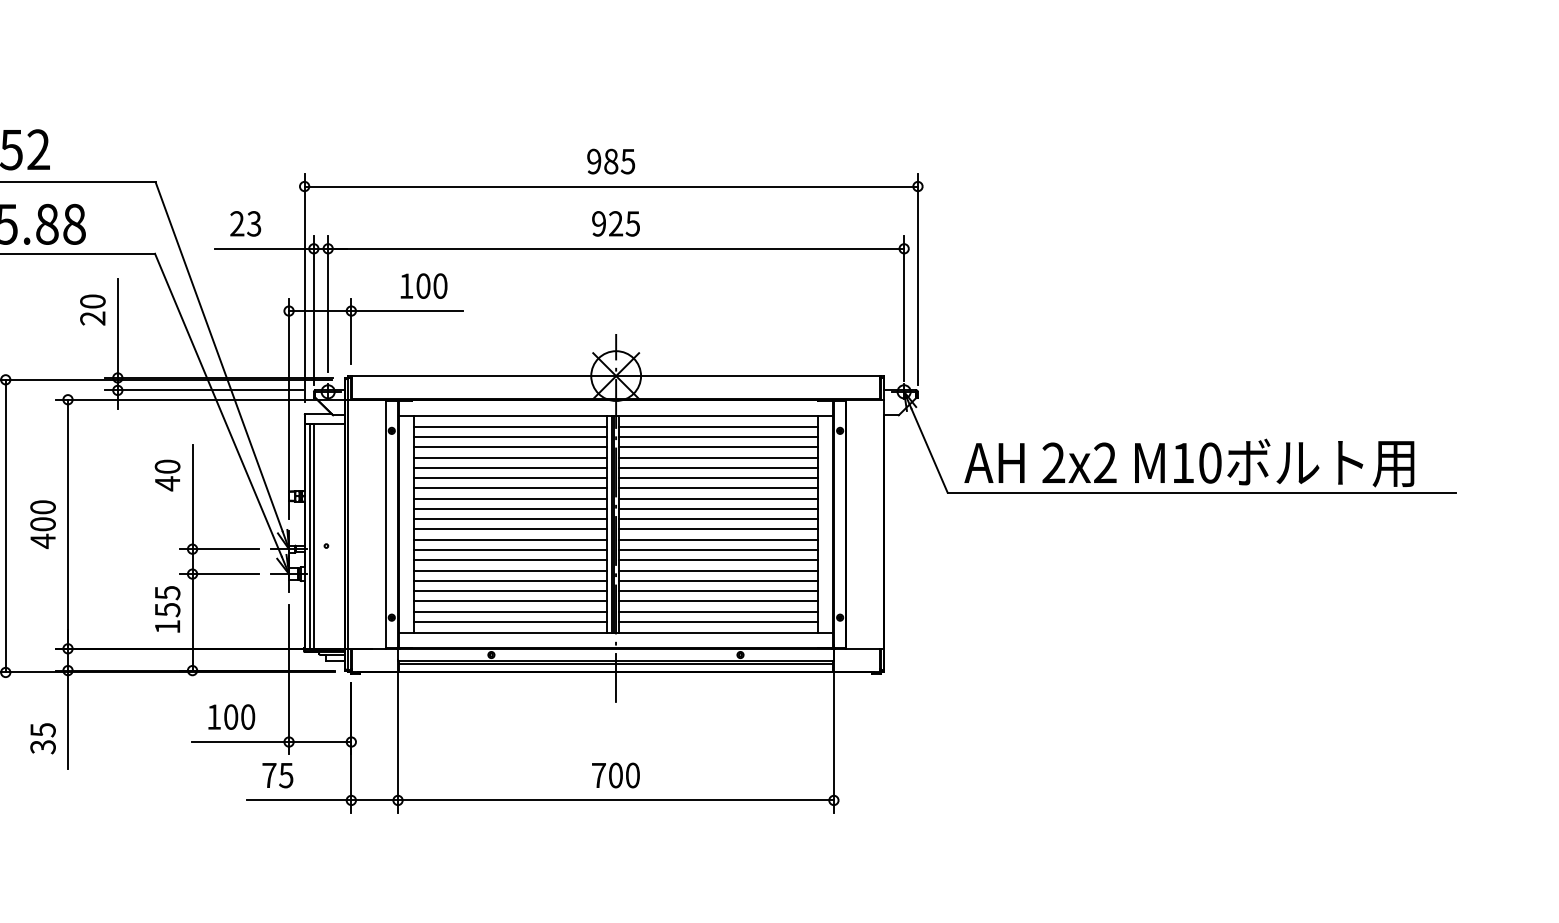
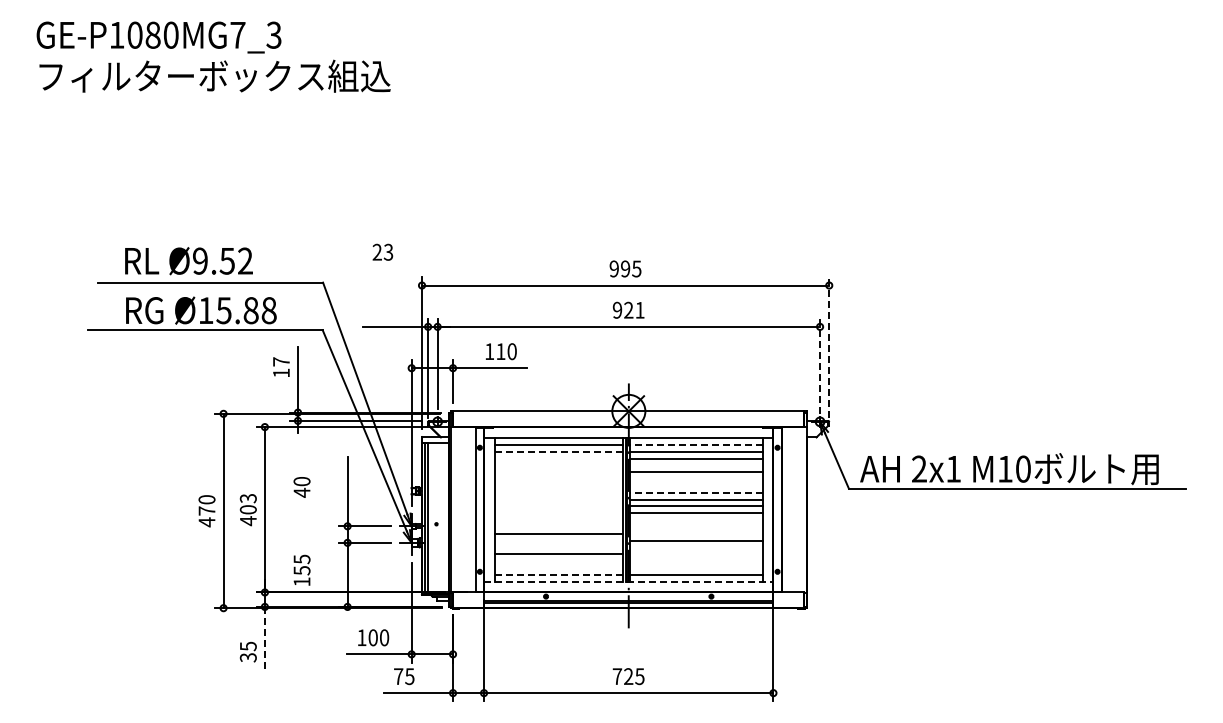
text: (611, 160) -> (625, 268), 985 -> 995
text: (245, 222) -> (382, 251), moved
text: (632, 224) -> (639, 310), 925 -> 921
line: (918, 278) -> (829, 346), solid -> dashed
text: (422, 285) -> (500, 351), 100 -> 110
line: (904, 308) -> (820, 366), solid -> dashed
text: (92, 309) -> (281, 367), 20 -> 17
line: (718, 425) -> (696, 444), solid -> dashed
line: (510, 436) -> (558, 451), solid -> dashed
line: (510, 447) -> (558, 458), removed
line: (510, 457) -> (558, 465), removed
line: (718, 457) -> (696, 465), removed
text: (1105, 462) -> (953, 468), 2x2 -> 2x1
line: (510, 468) -> (558, 472), removed
text: (166, 475) -> (301, 487), moved
line: (510, 478) -> (558, 479), removed
line: (718, 478) -> (696, 479), removed
line: (510, 487) -> (558, 485), removed
line: (718, 487) -> (696, 485), removed
line: (510, 498) -> (558, 492), removed
line: (718, 498) -> (696, 492), solid -> dashed
text: (43, 507) -> (248, 498), 400 -> 403
line: (510, 508) -> (558, 499), removed
line: (510, 519) -> (558, 506), removed
line: (510, 529) -> (558, 513), removed
line: (510, 540) -> (558, 520), removed
line: (718, 540) -> (696, 520), removed
line: (510, 549) -> (558, 526), removed
line: (718, 549) -> (696, 526), removed
line: (718, 559) -> (696, 533), removed
line: (510, 570) -> (558, 540), removed
line: (510, 581) -> (558, 547), removed
line: (718, 581) -> (696, 547), removed
line: (718, 591) -> (696, 554), removed
line: (510, 600) -> (558, 560), removed
line: (718, 600) -> (696, 560), removed
text: (166, 608) -> (301, 569), moved
line: (510, 611) -> (558, 567), removed
line: (718, 611) -> (696, 567), removed
line: (510, 621) -> (558, 574), solid -> dashed
line: (617, 632) -> (629, 581), solid -> dashed
line: (67, 719) -> (264, 639), solid -> dashed
text: (624, 775) -> (634, 676), 700 -> 725

